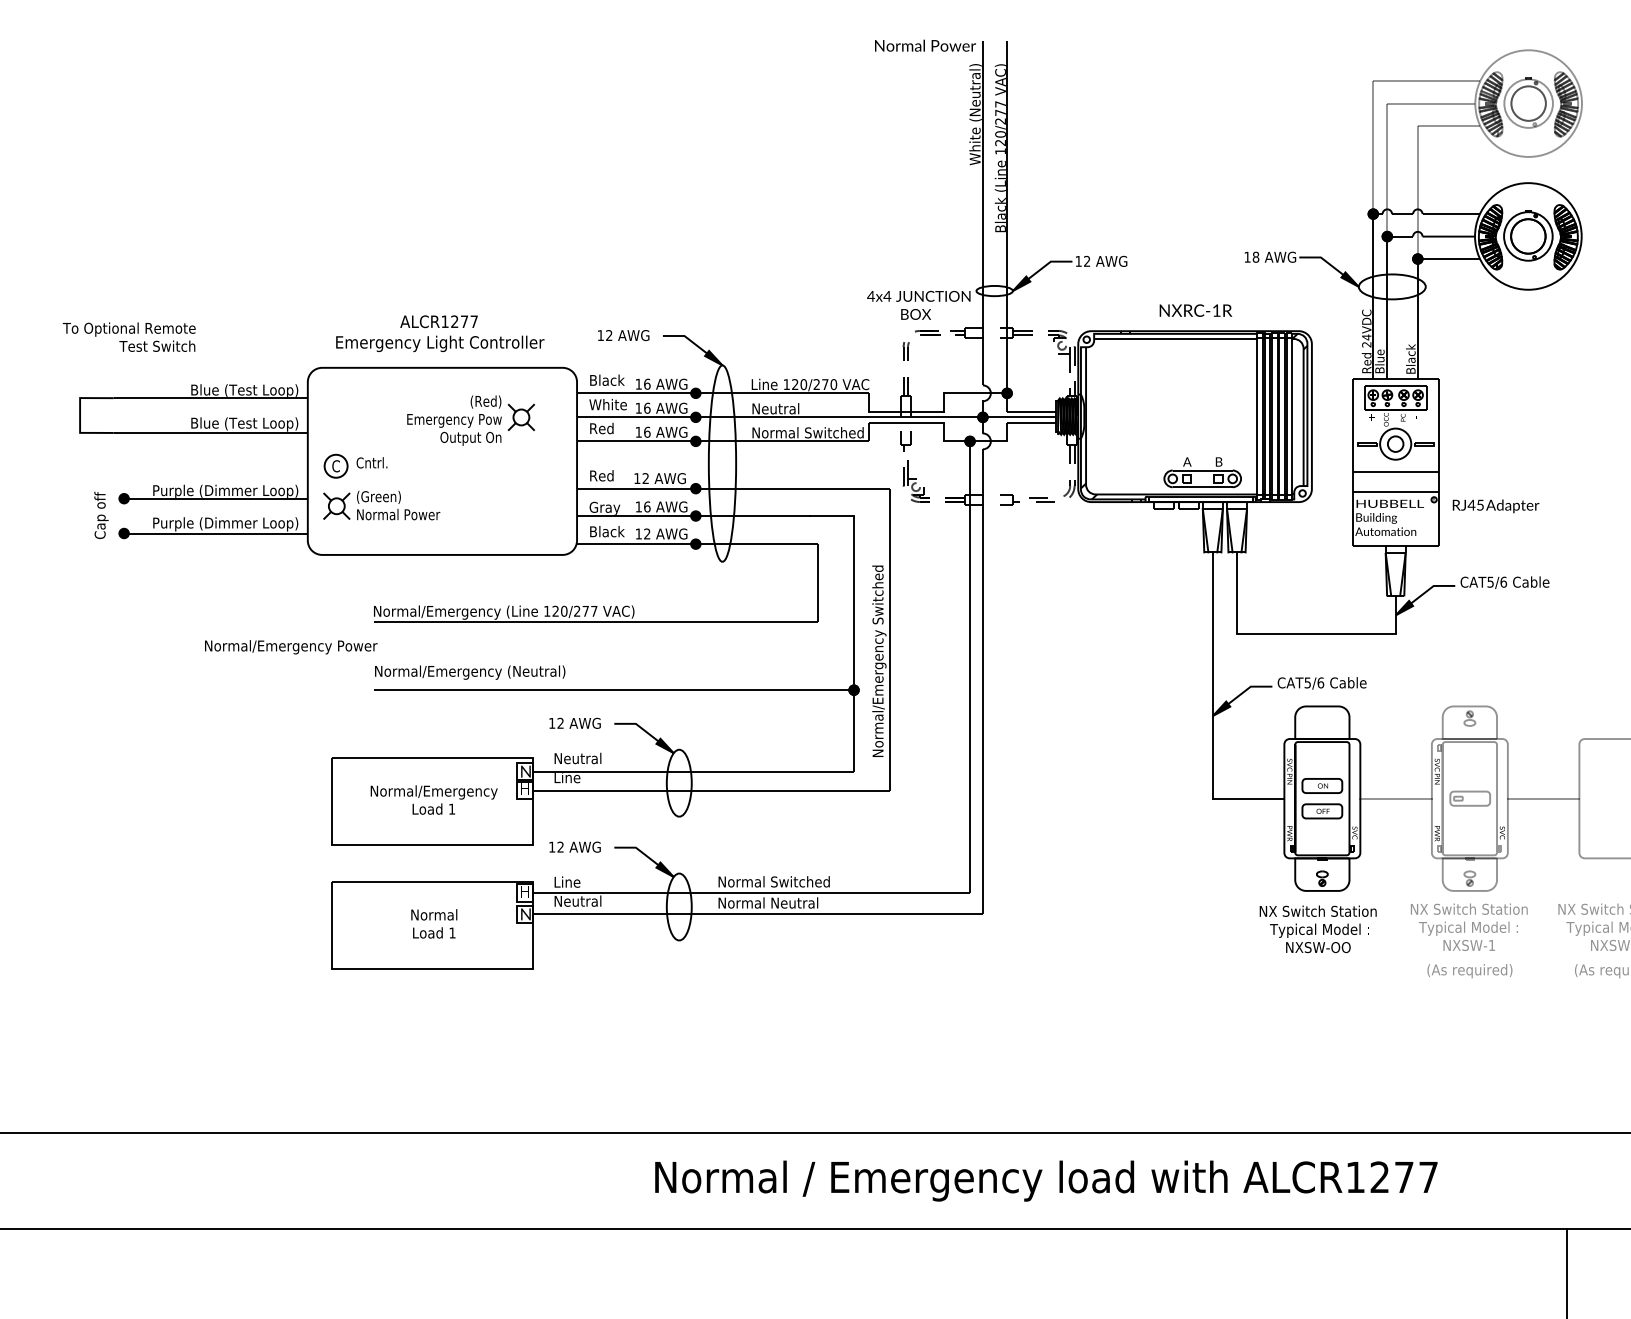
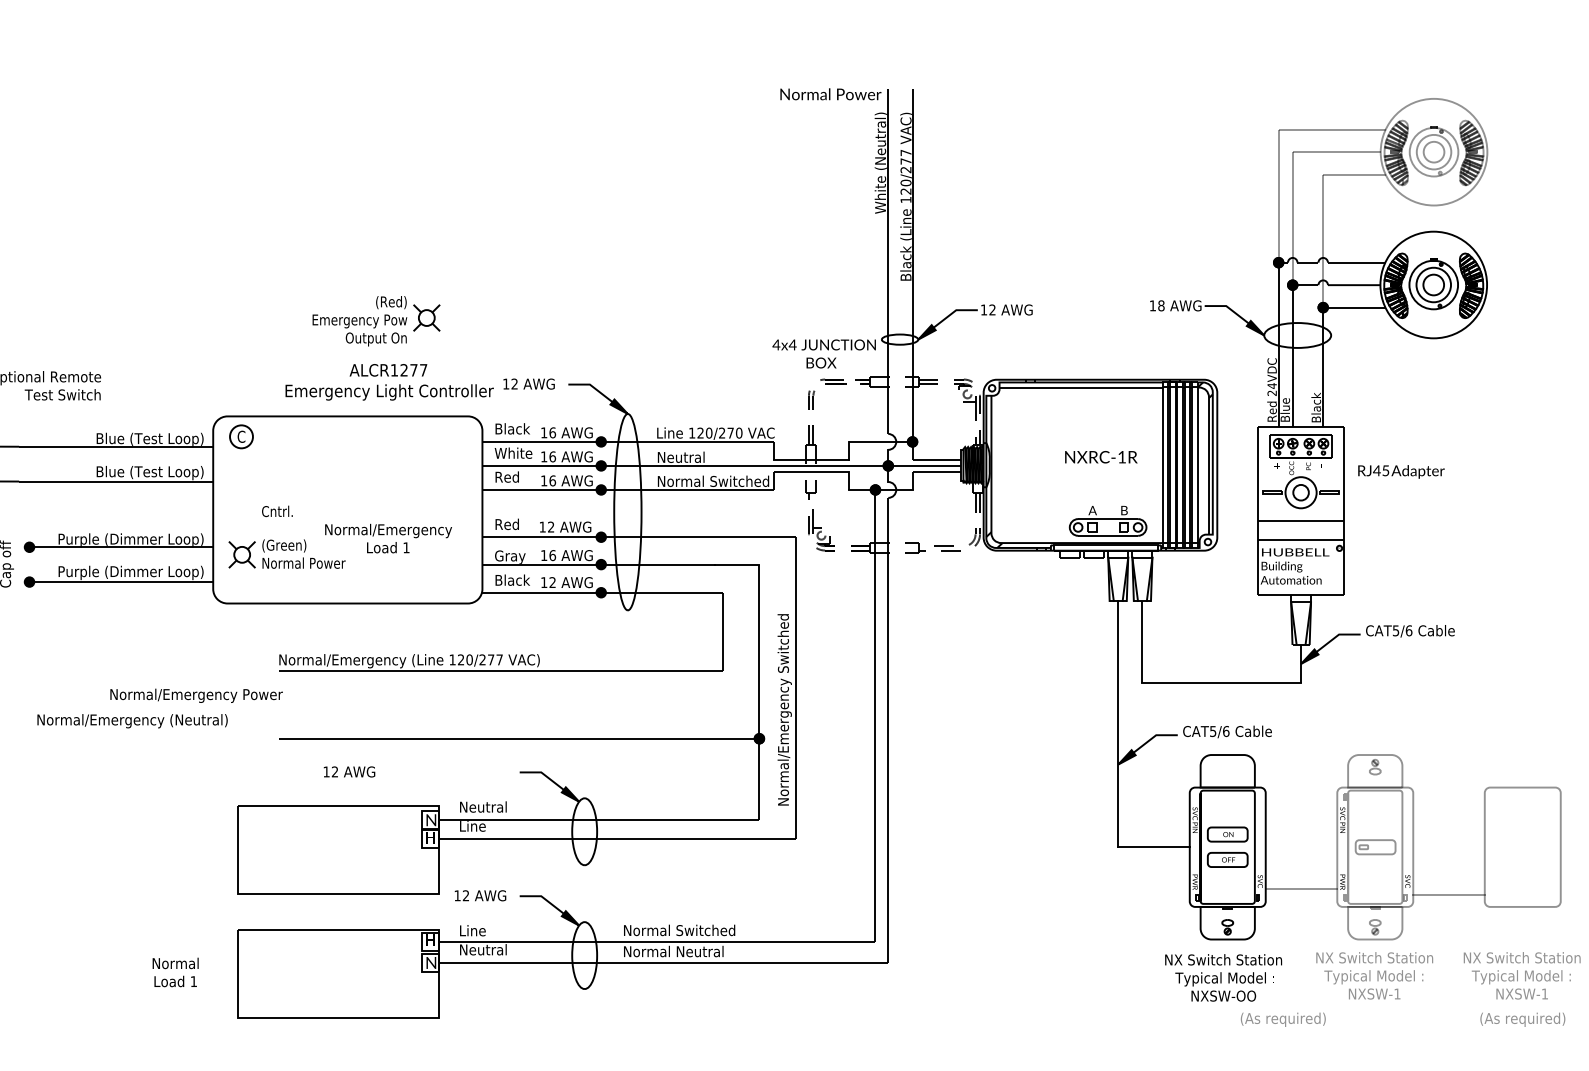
circle: (1528, 103) -> (1433, 152), size x0.6
circle: (1528, 236) -> (1433, 285), size x0.6
text: (1195, 310) -> (1100, 457), moved
text: (440, 333) -> (389, 382), moved
part: (470, 420) -> (375, 321), moved
part: (335, 465) -> (240, 436), moved
text: (1495, 506) -> (1400, 472), moved
text: (470, 672) -> (132, 721), moved
text: (574, 722) -> (348, 771), moved
line: (1395, 798) -> (1300, 889), moved
line: (1543, 798) -> (1448, 895), moved
text: (433, 799) -> (387, 538), moved
text: (434, 923) -> (175, 972), moved
text: (1469, 971) -> (1282, 1020), moved

